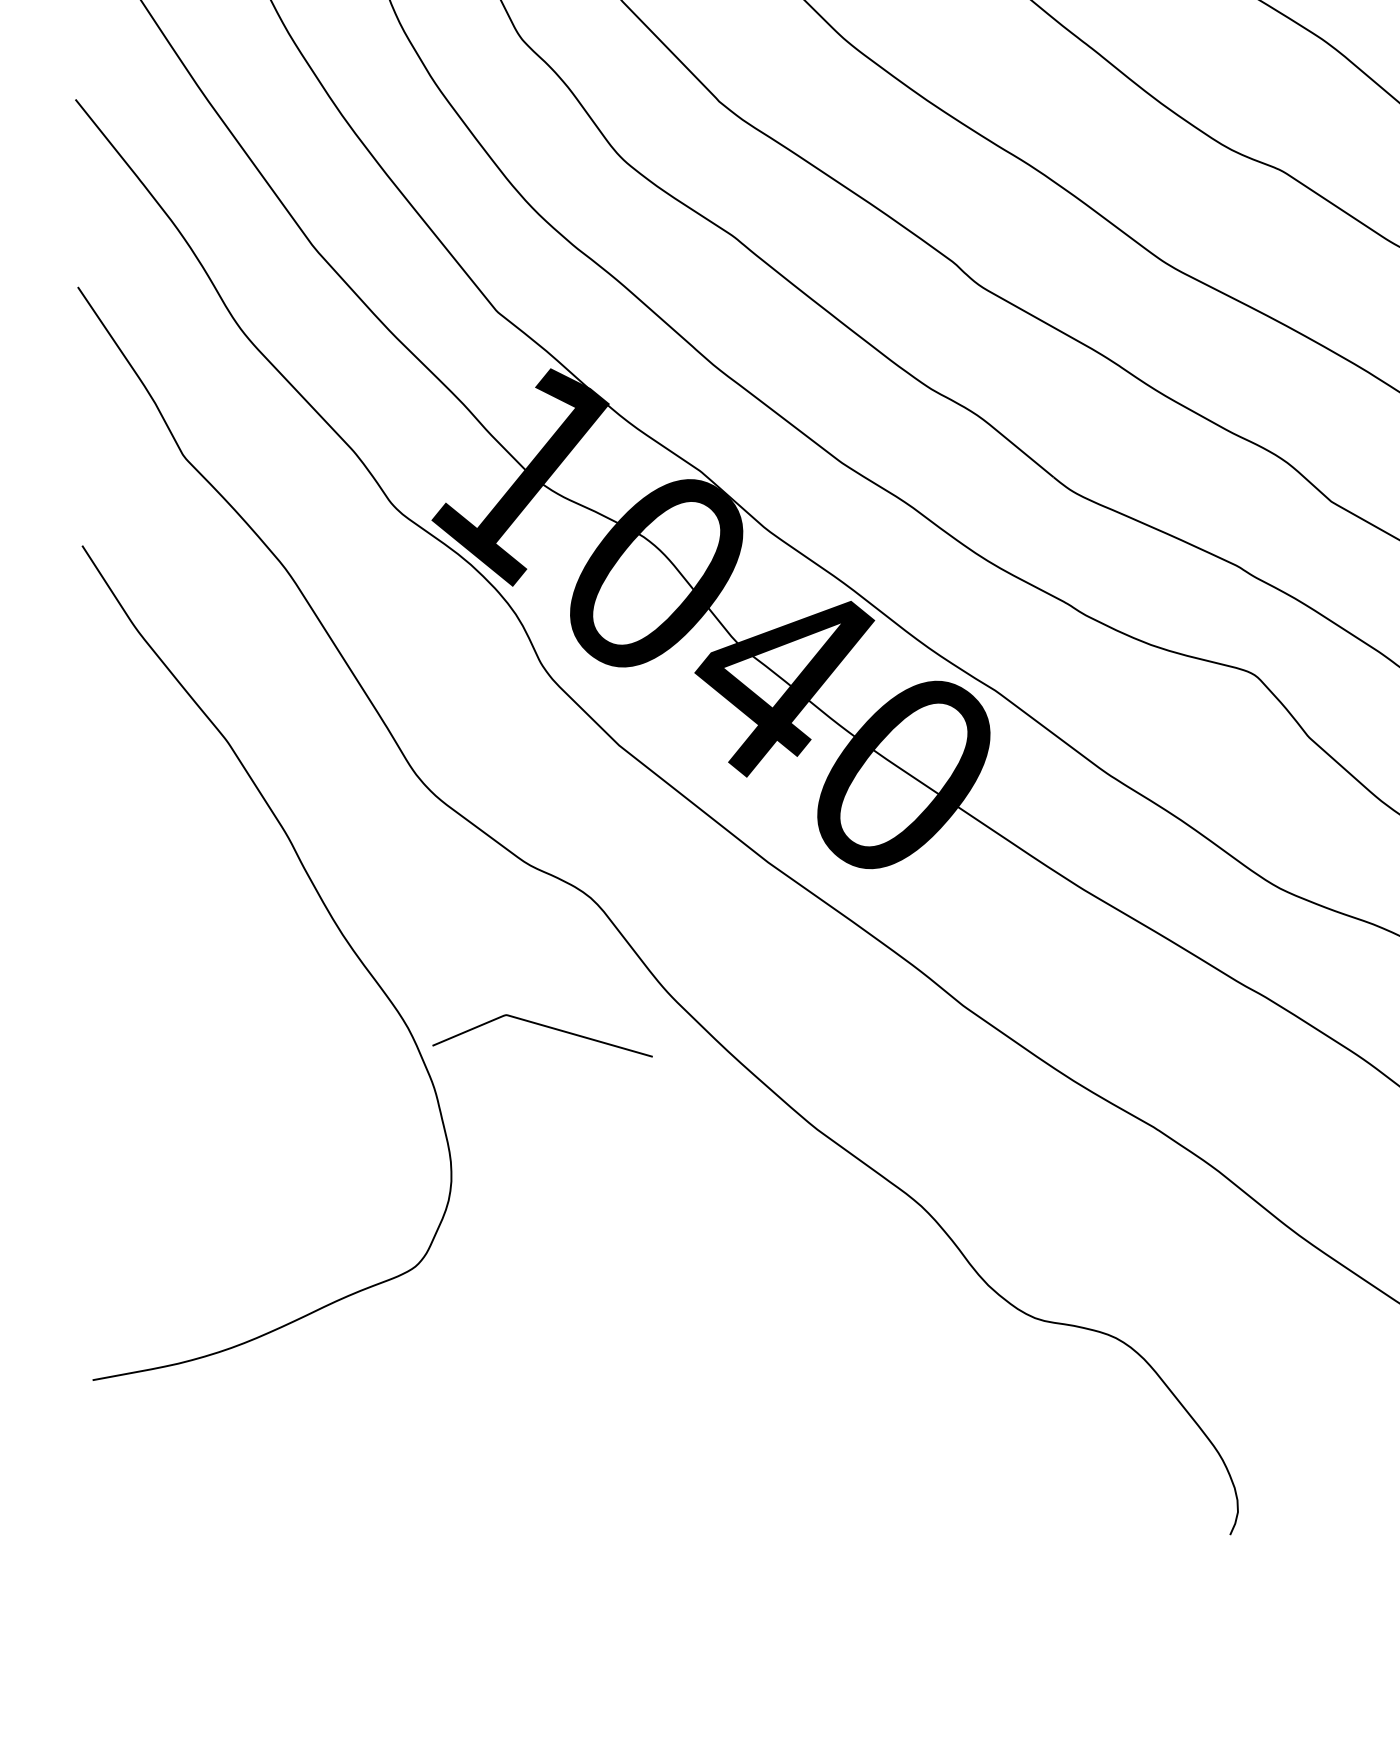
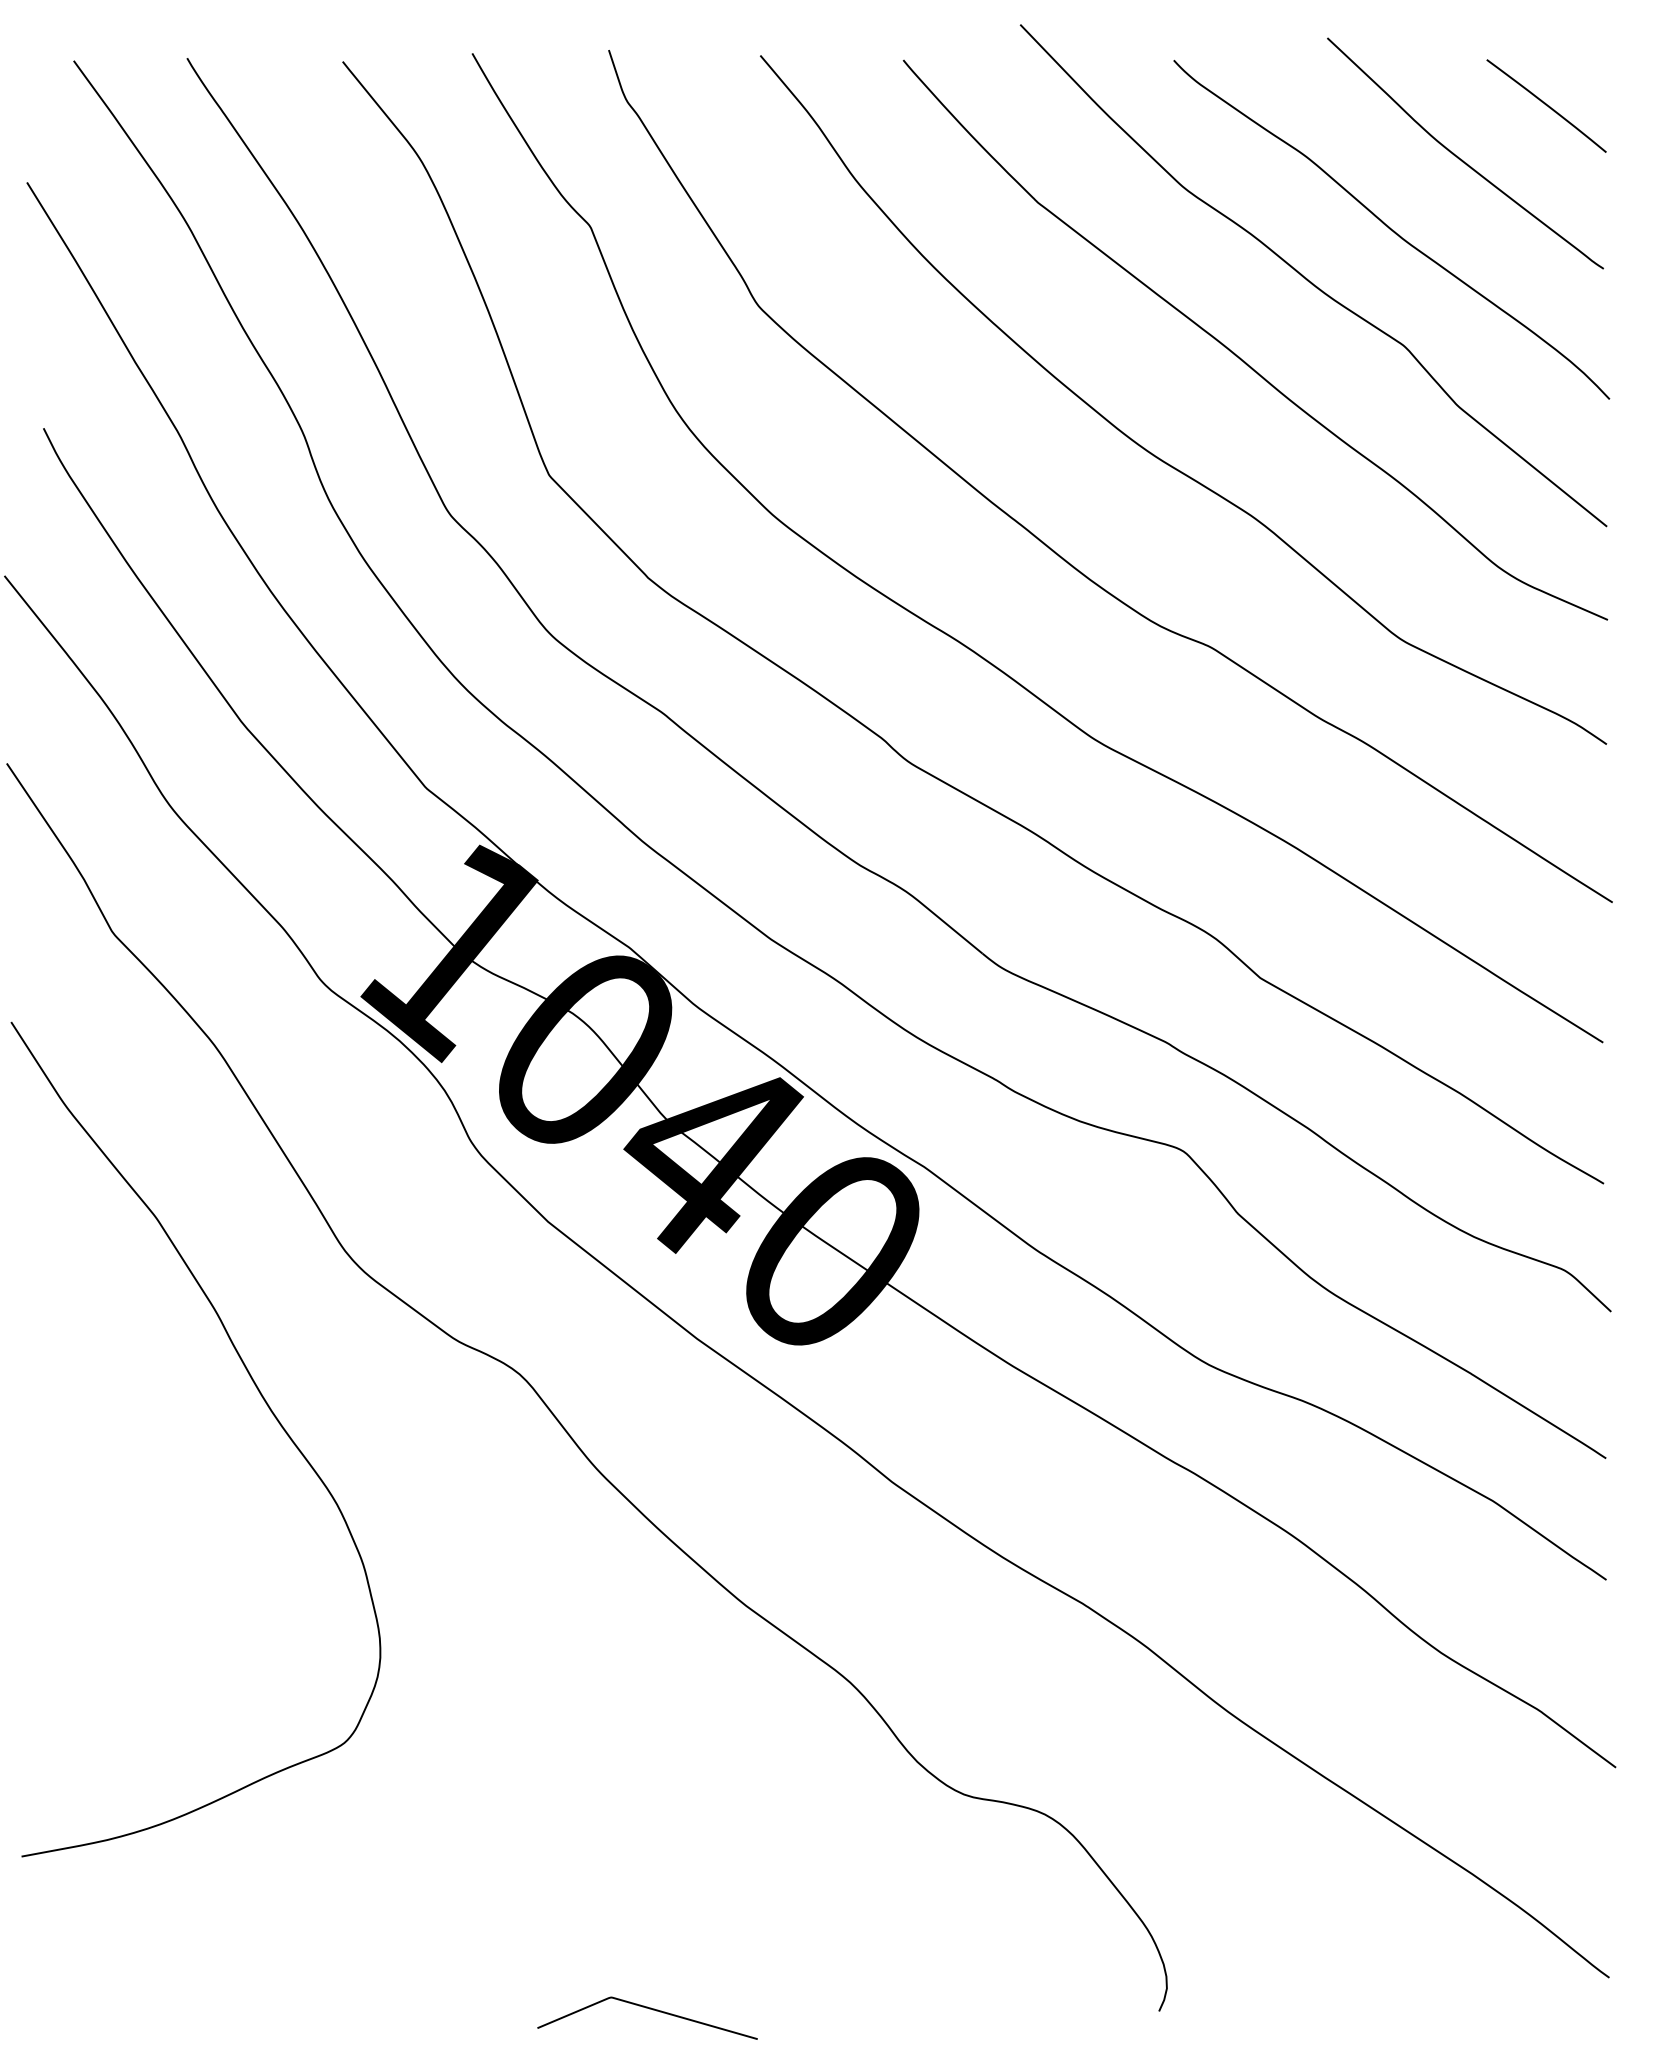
curve: (544, 1027) -> (649, 2009), moved

